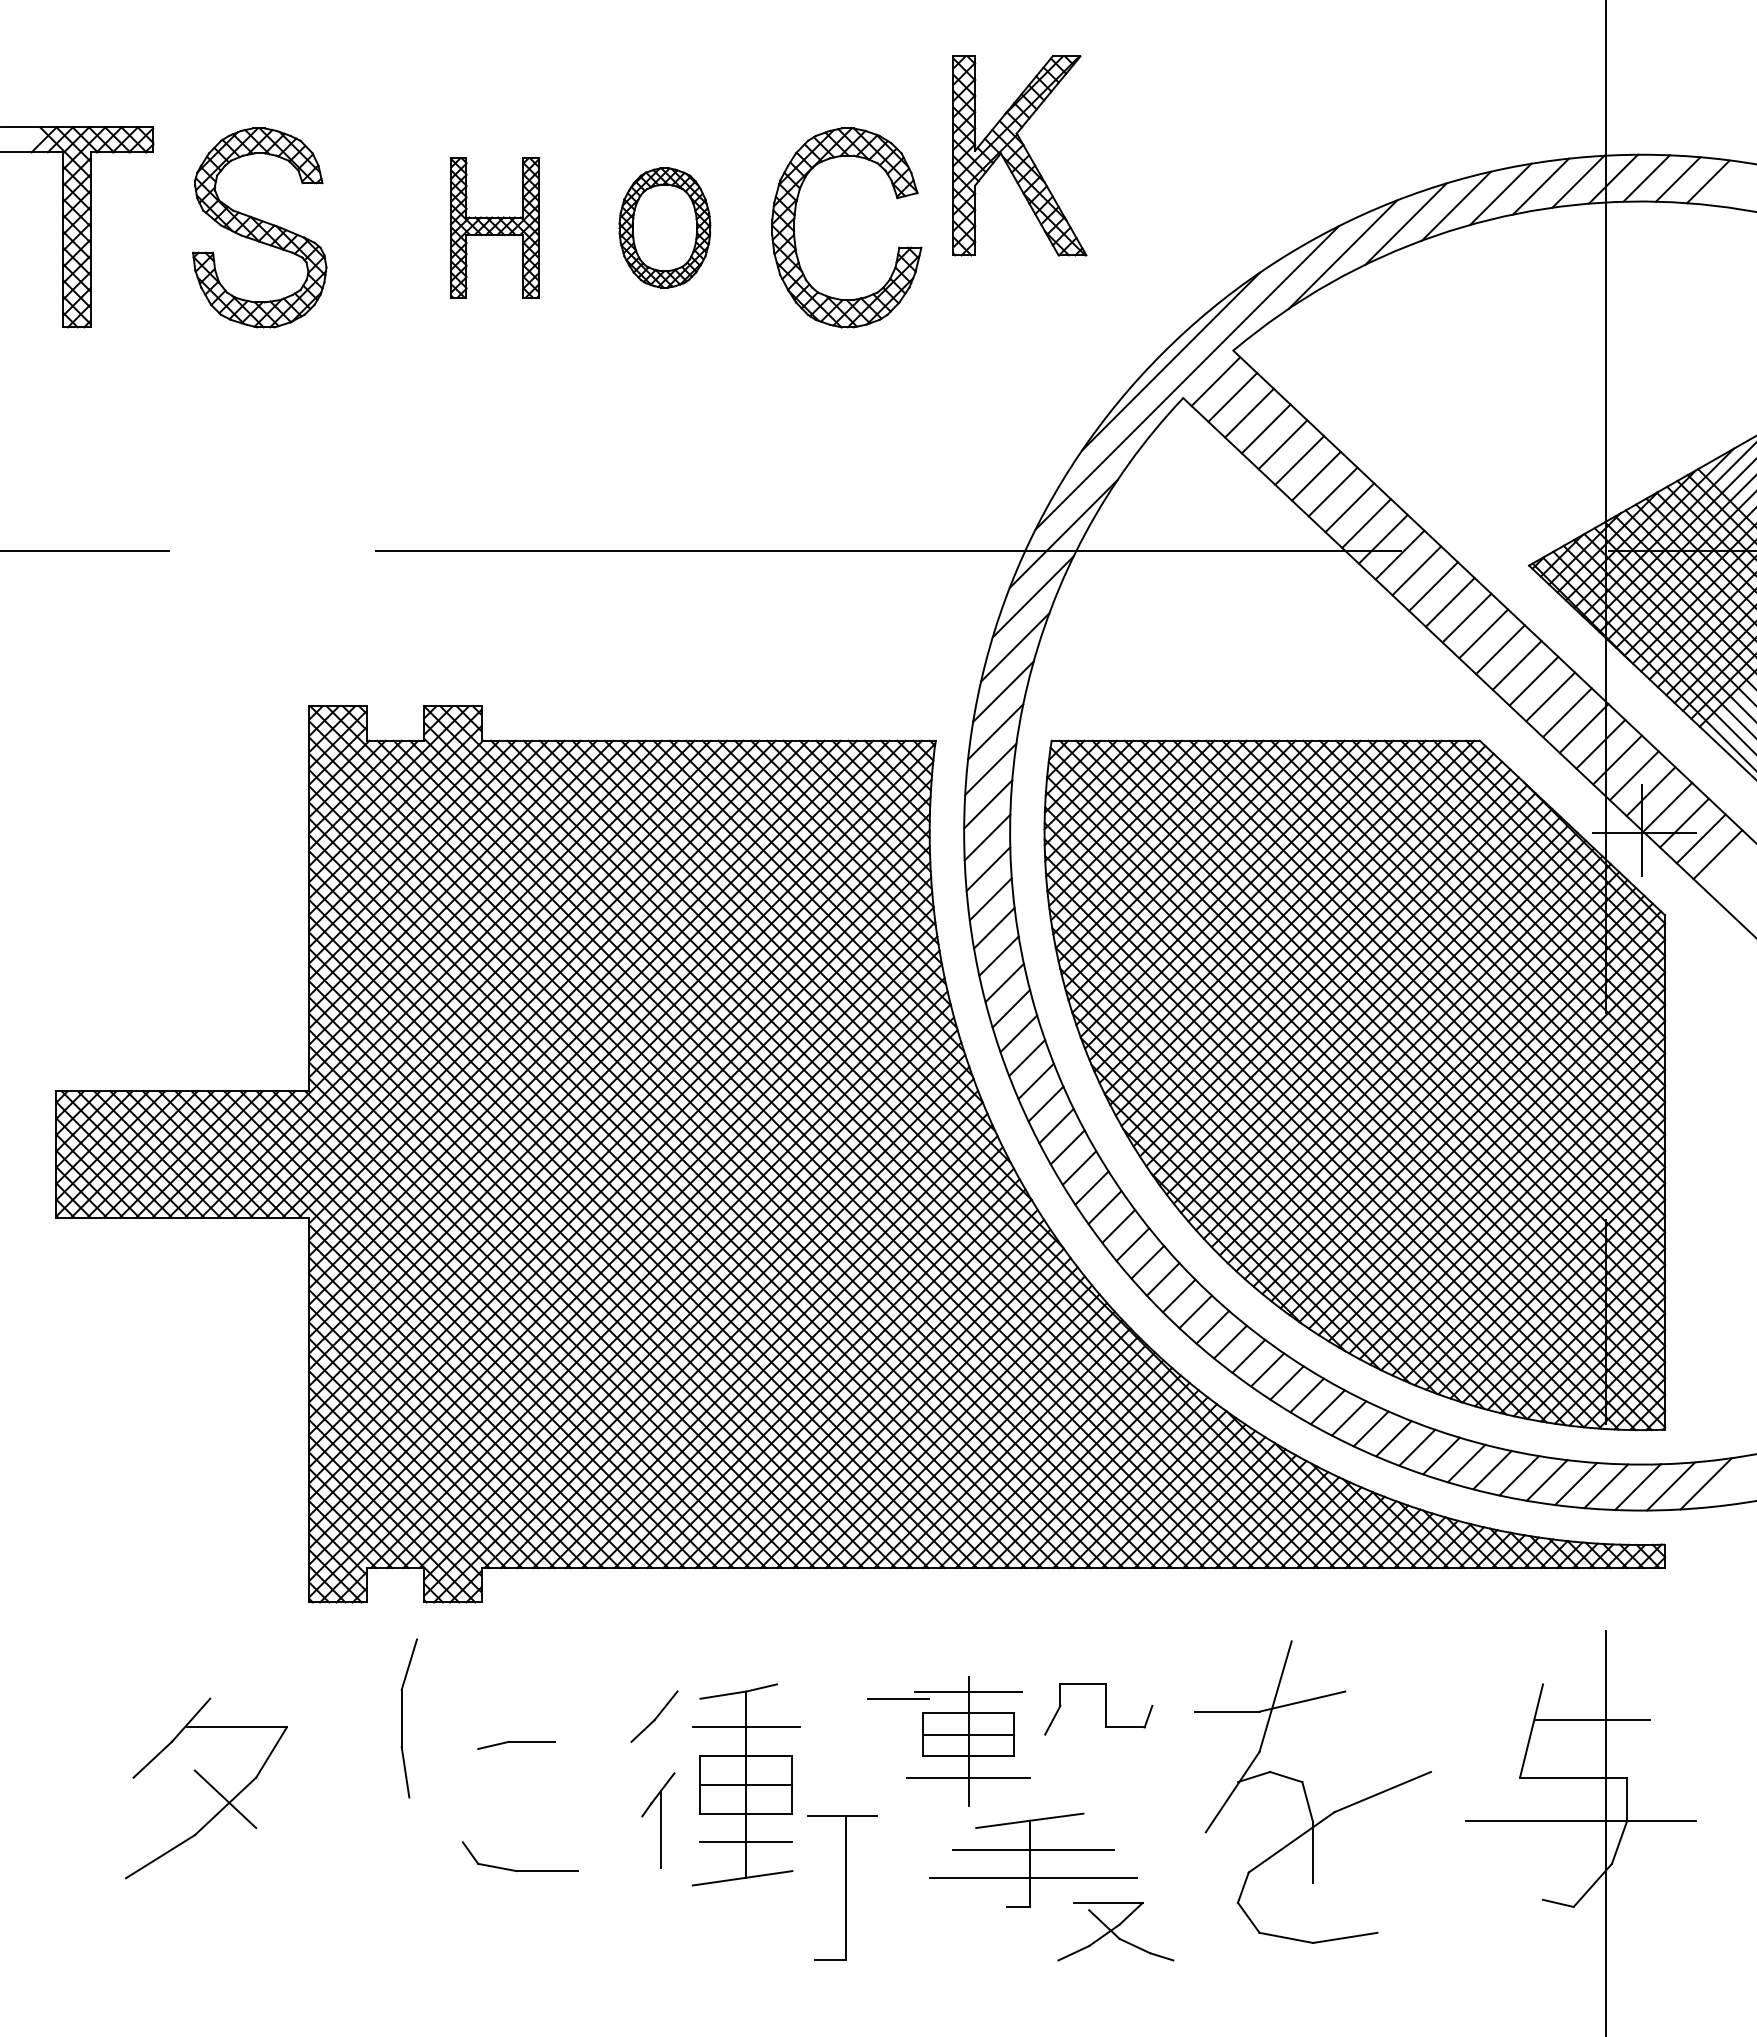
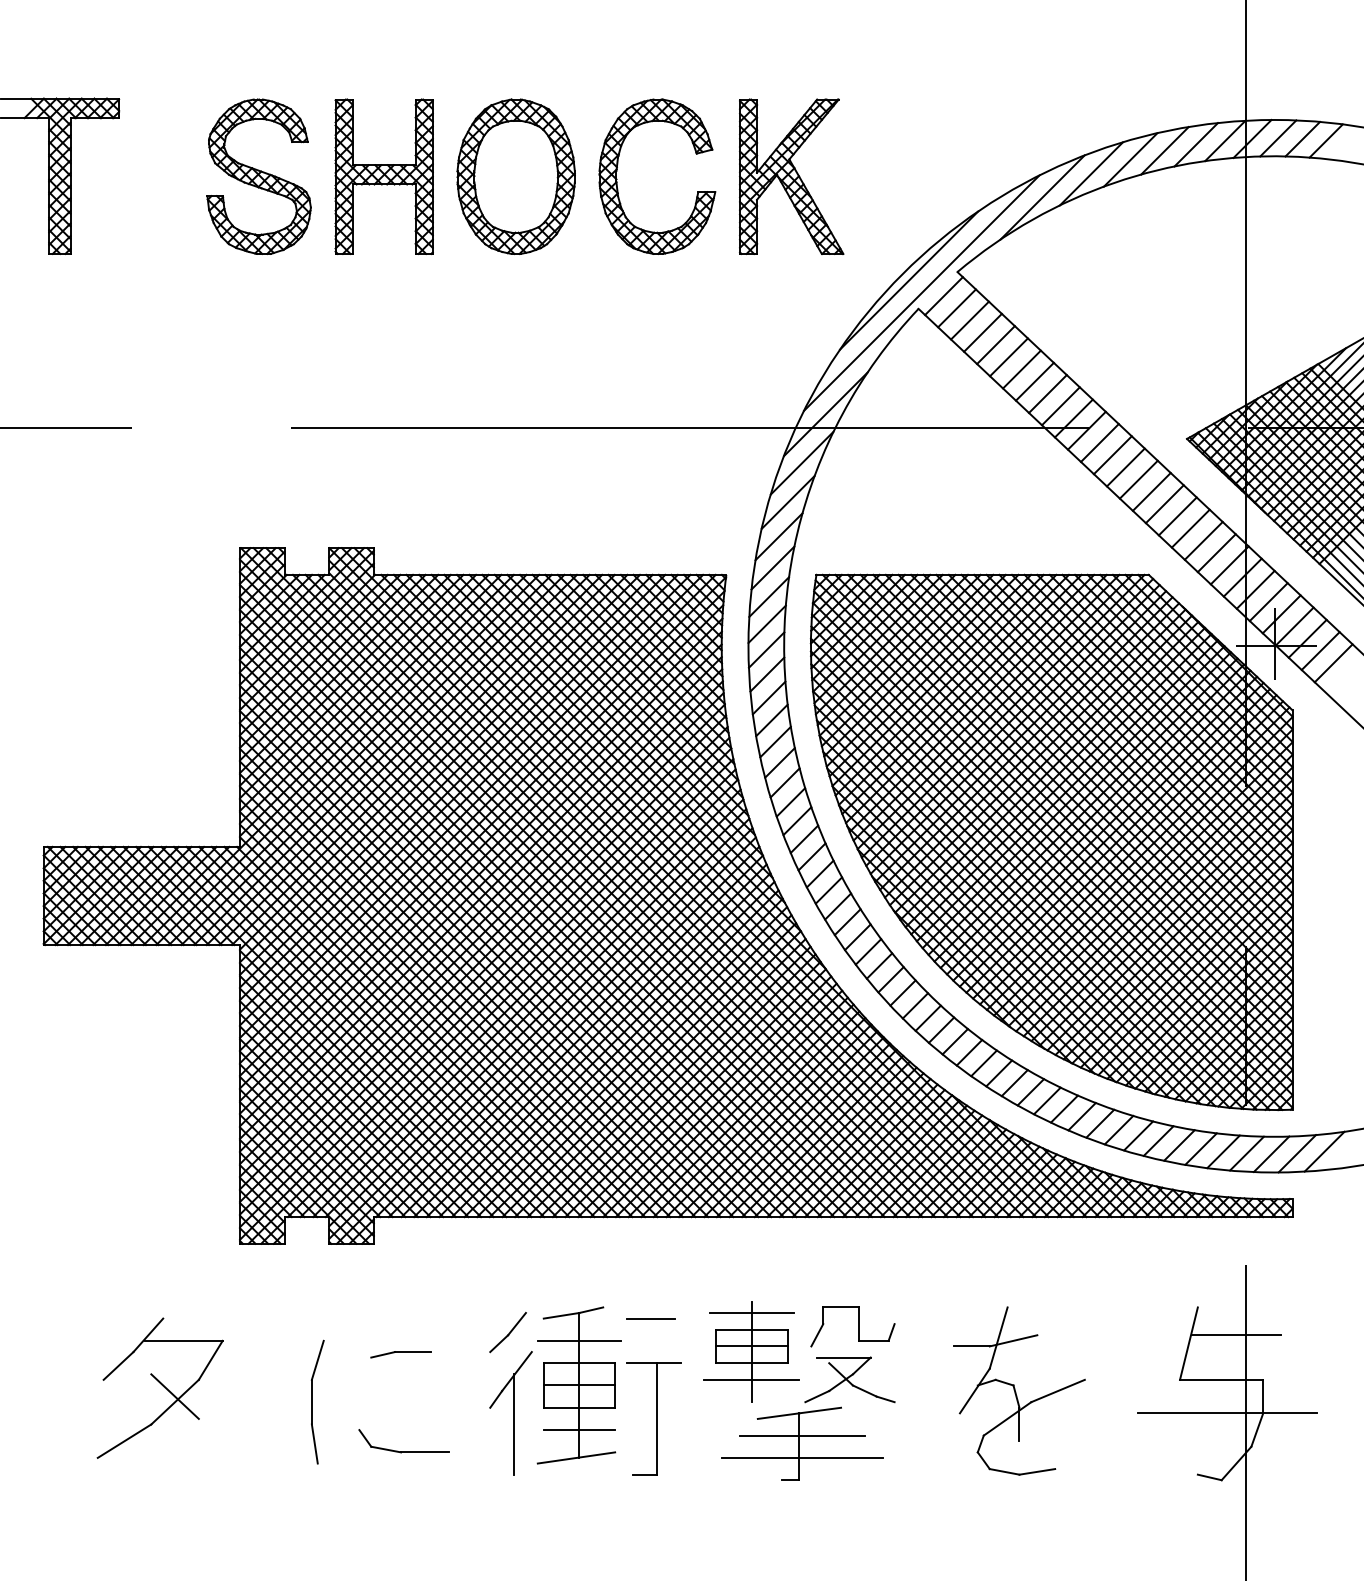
part: (1019, 155) -> (791, 176), moved
part: (259, 227) -> (258, 176), moved
part: (494, 227) -> (383, 176), size x1.43
part: (664, 227) -> (515, 176), size x1.67
line: (898, 1698) -> (650, 1318), moved
part: (408, 1718) -> (317, 1402), moved
part: (1313, 1791) -> (1019, 1390), size x0.71
part: (658, 1820) -> (511, 1413), size x1.67
part: (842, 1887) -> (654, 1418), moved
part: (1115, 1931) -> (849, 1379), moved

